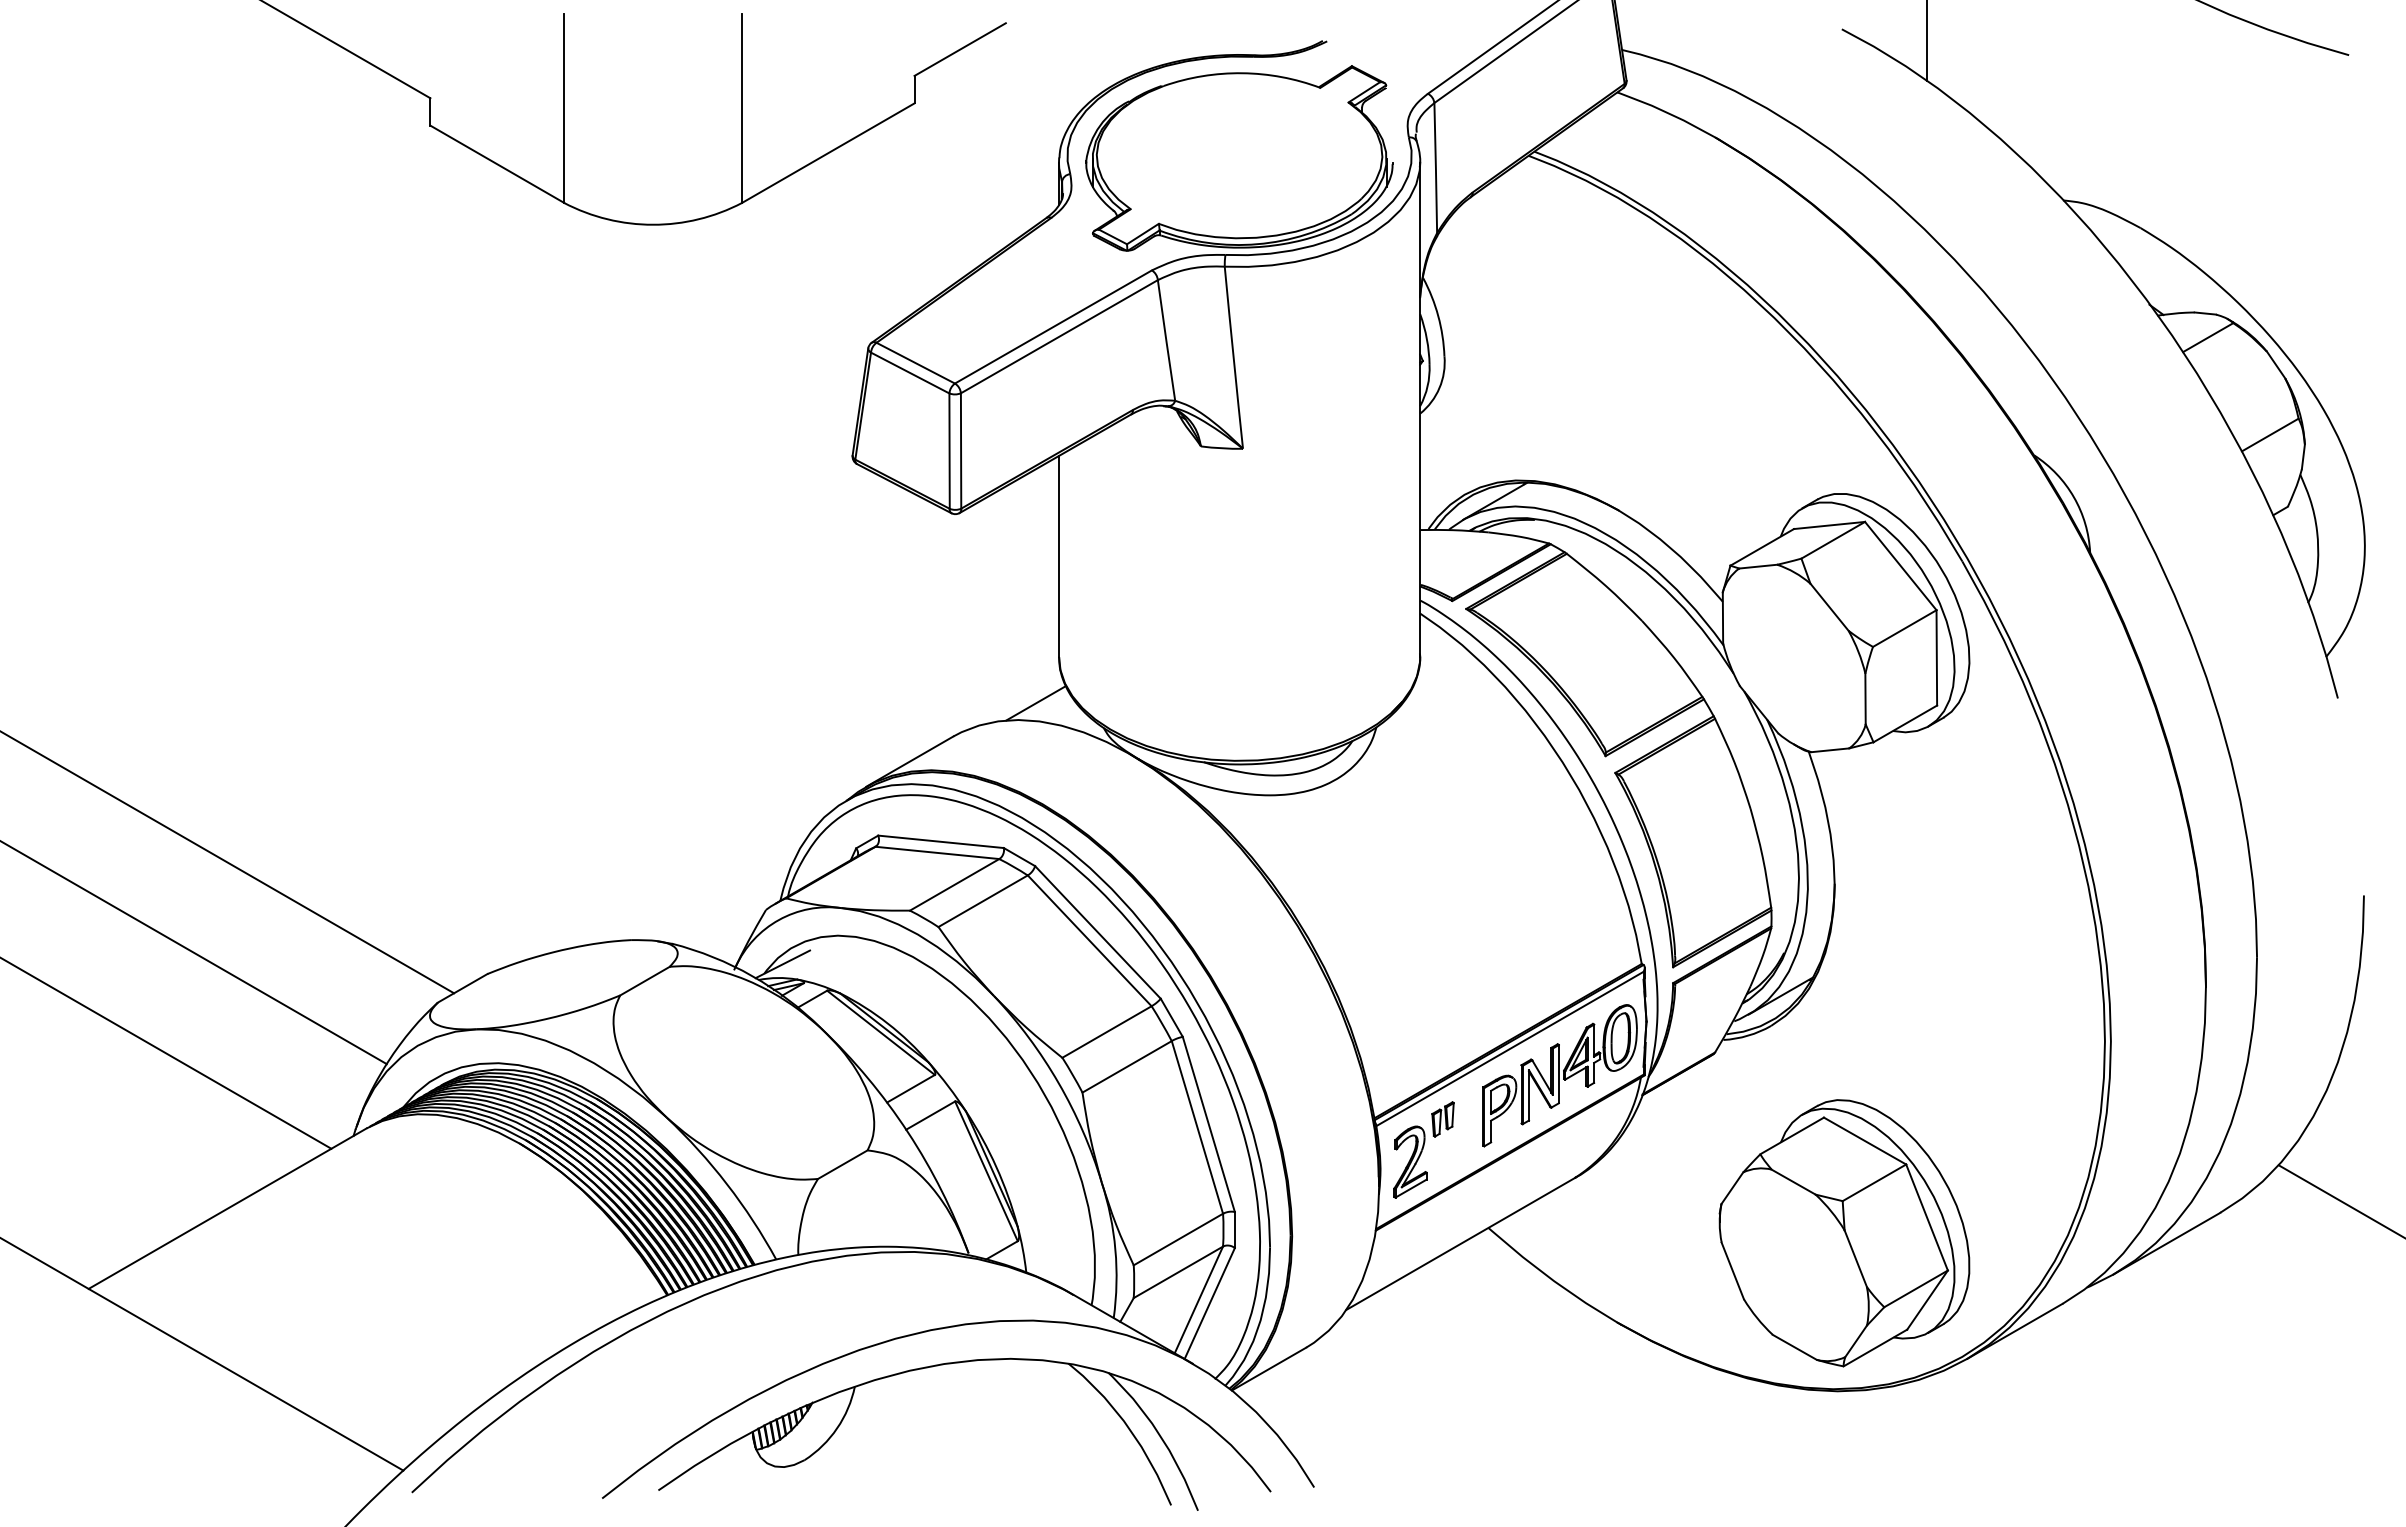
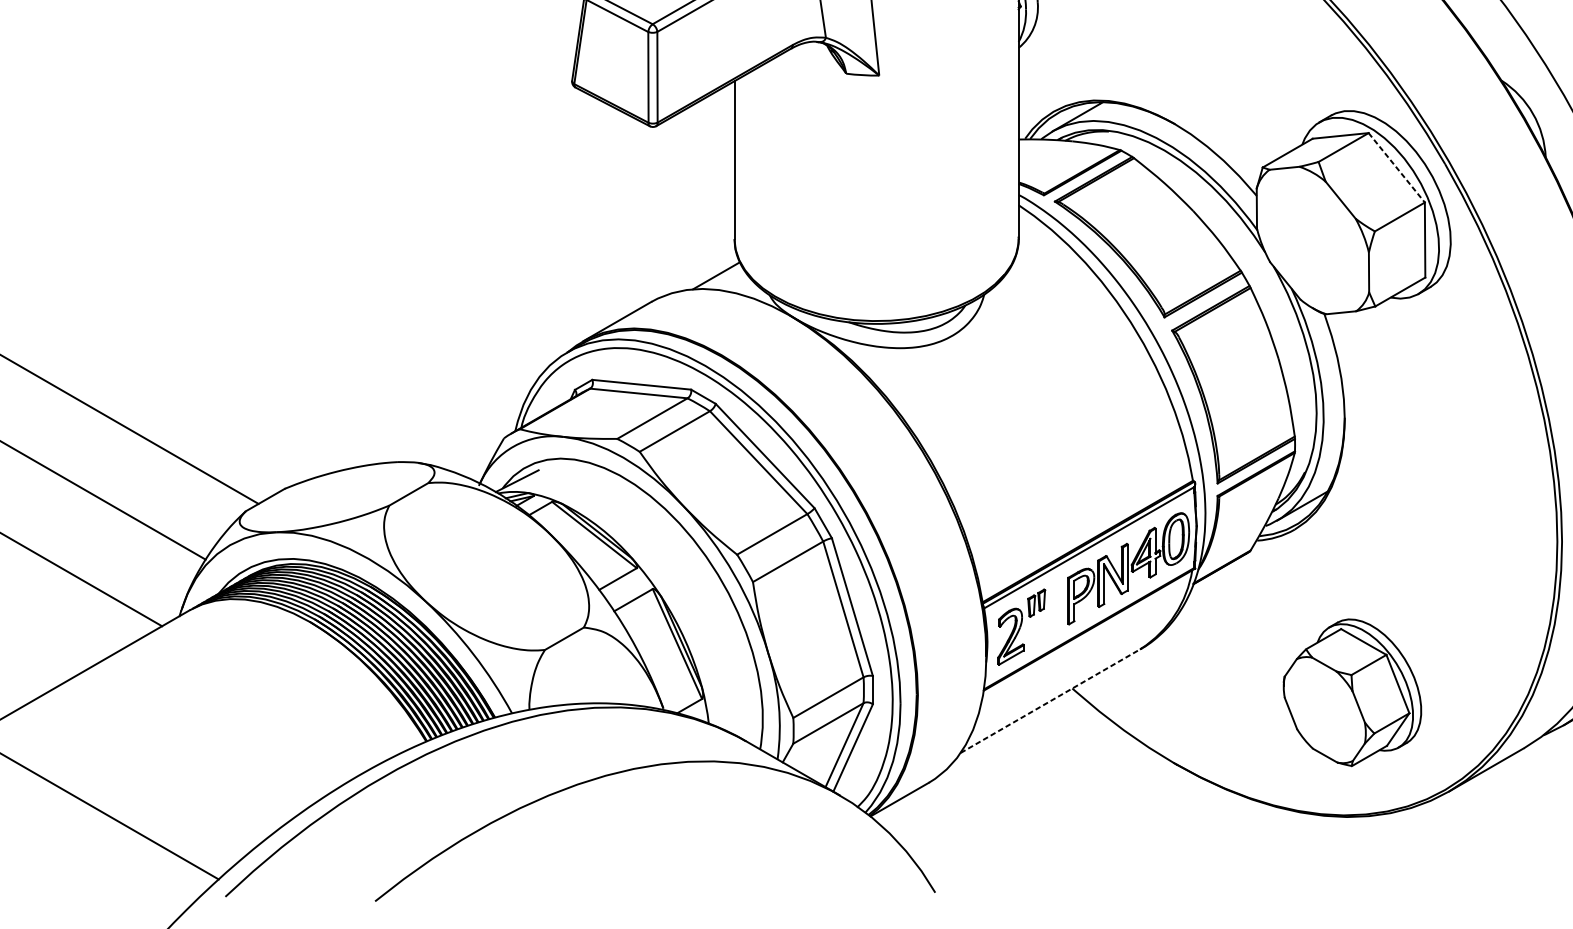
line: (1900, 566) -> (1396, 168), solid -> dashed
part: (1844, 1233) -> (1352, 692), size x0.7
line: (1461, 1243) -> (1051, 700), solid -> dashed
part: (959, 1363) -> (656, 795), removed

